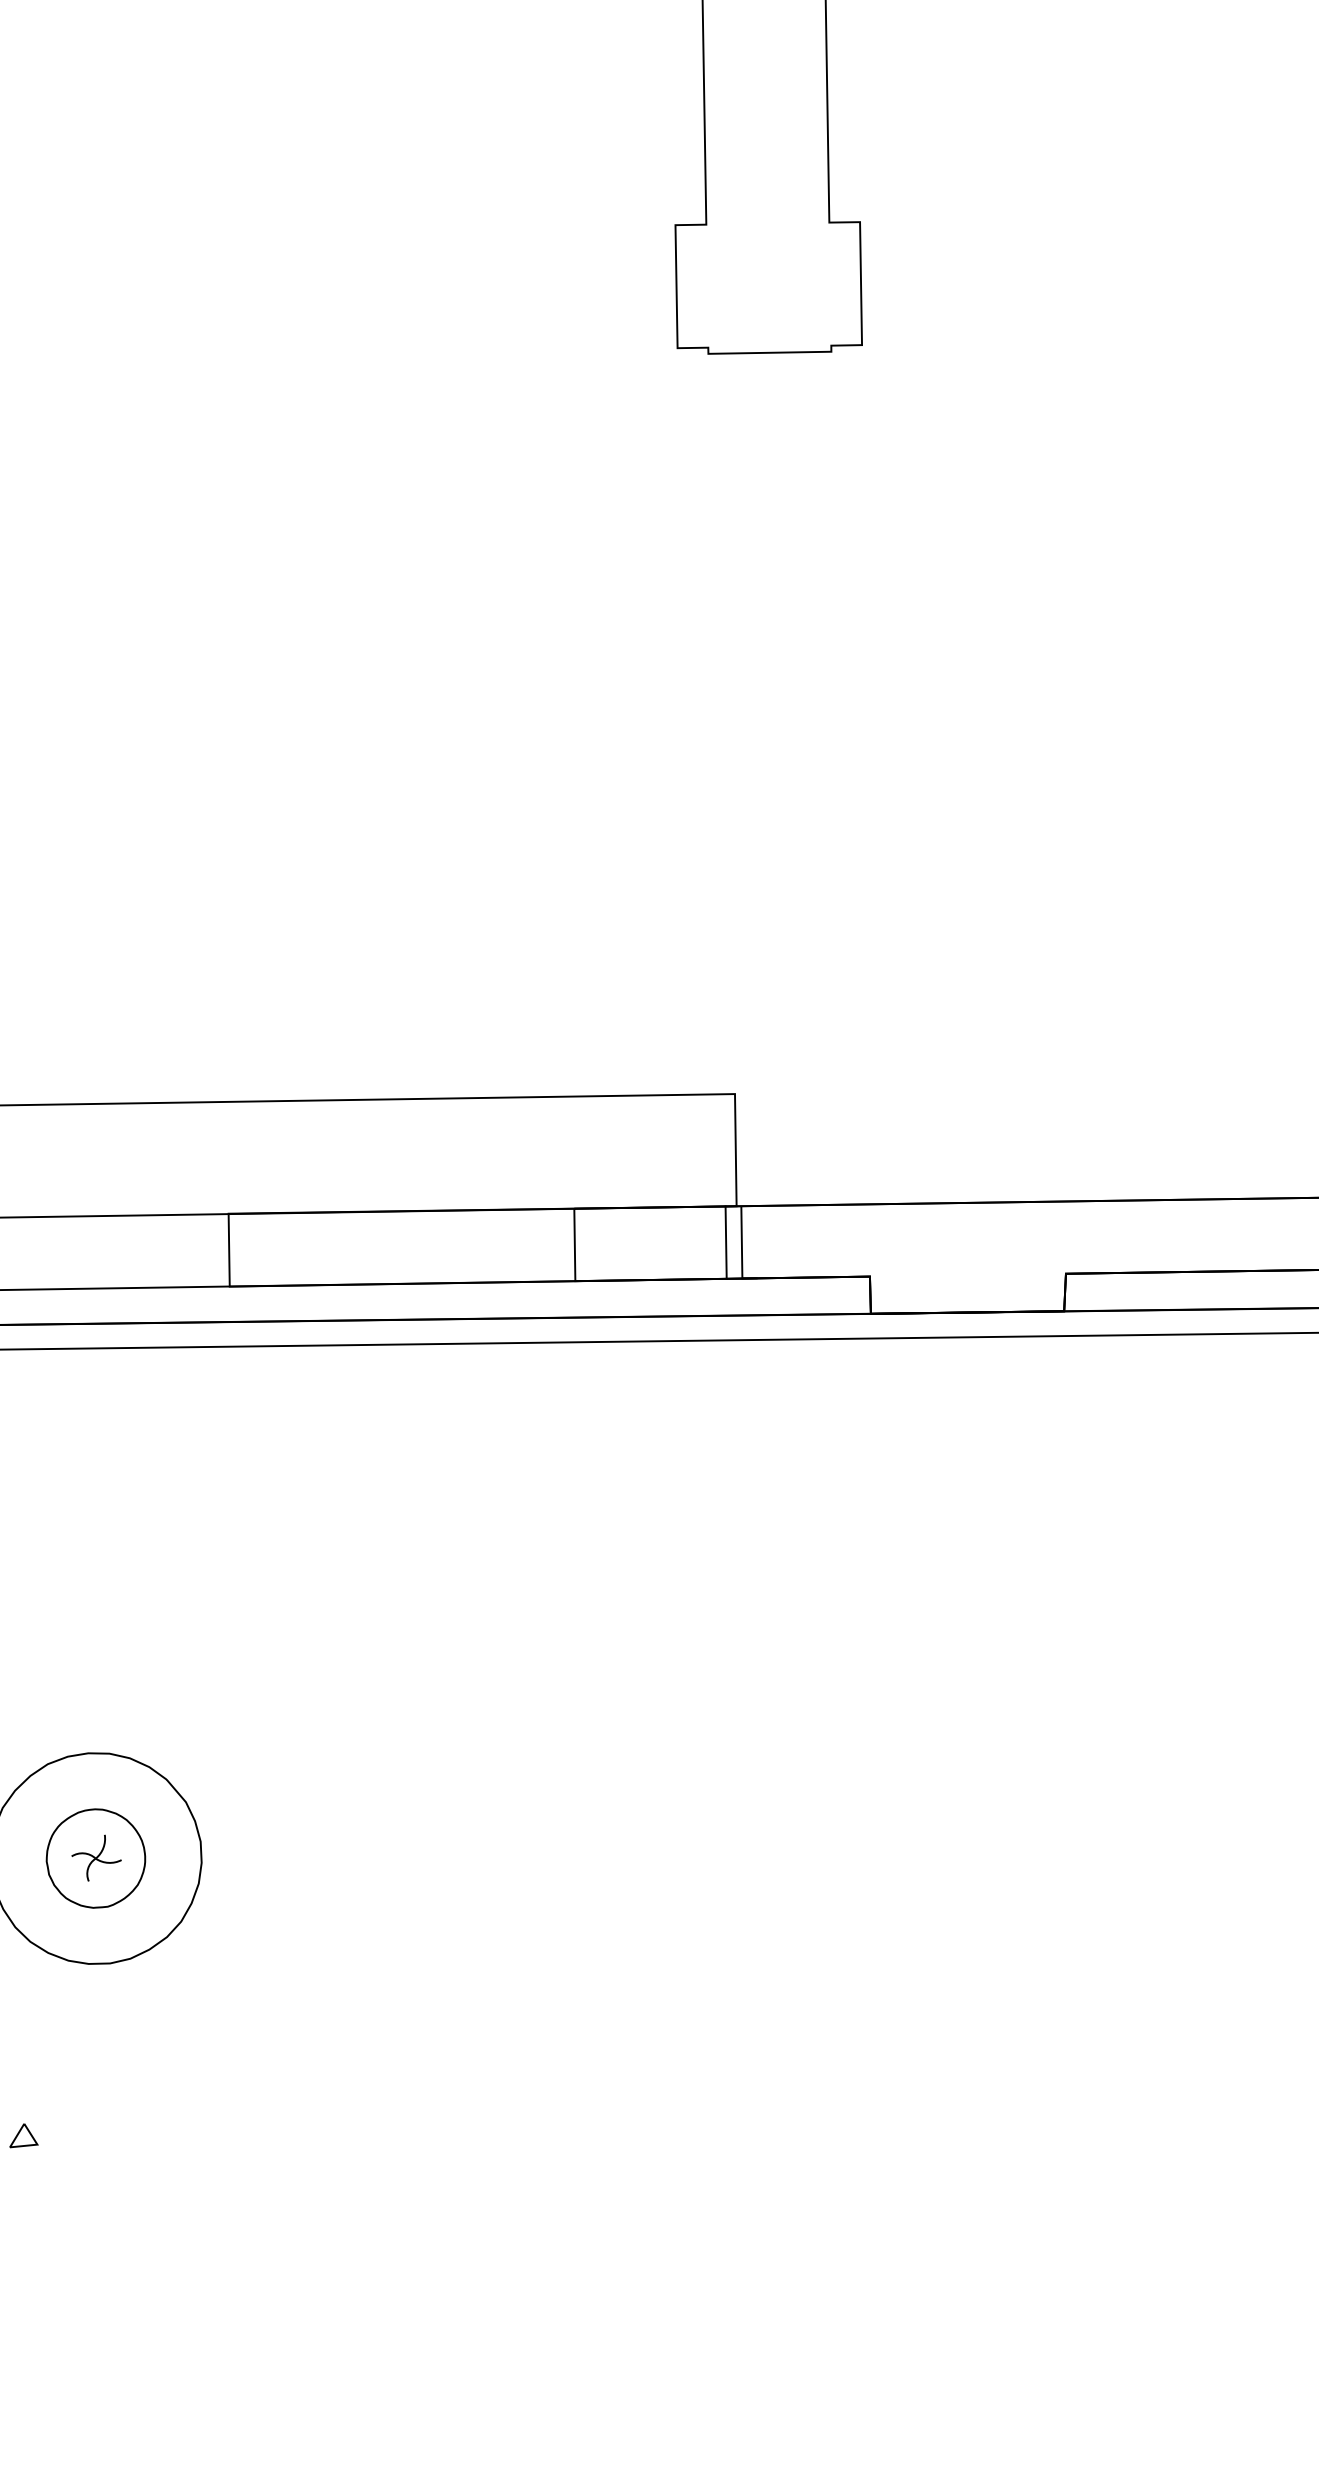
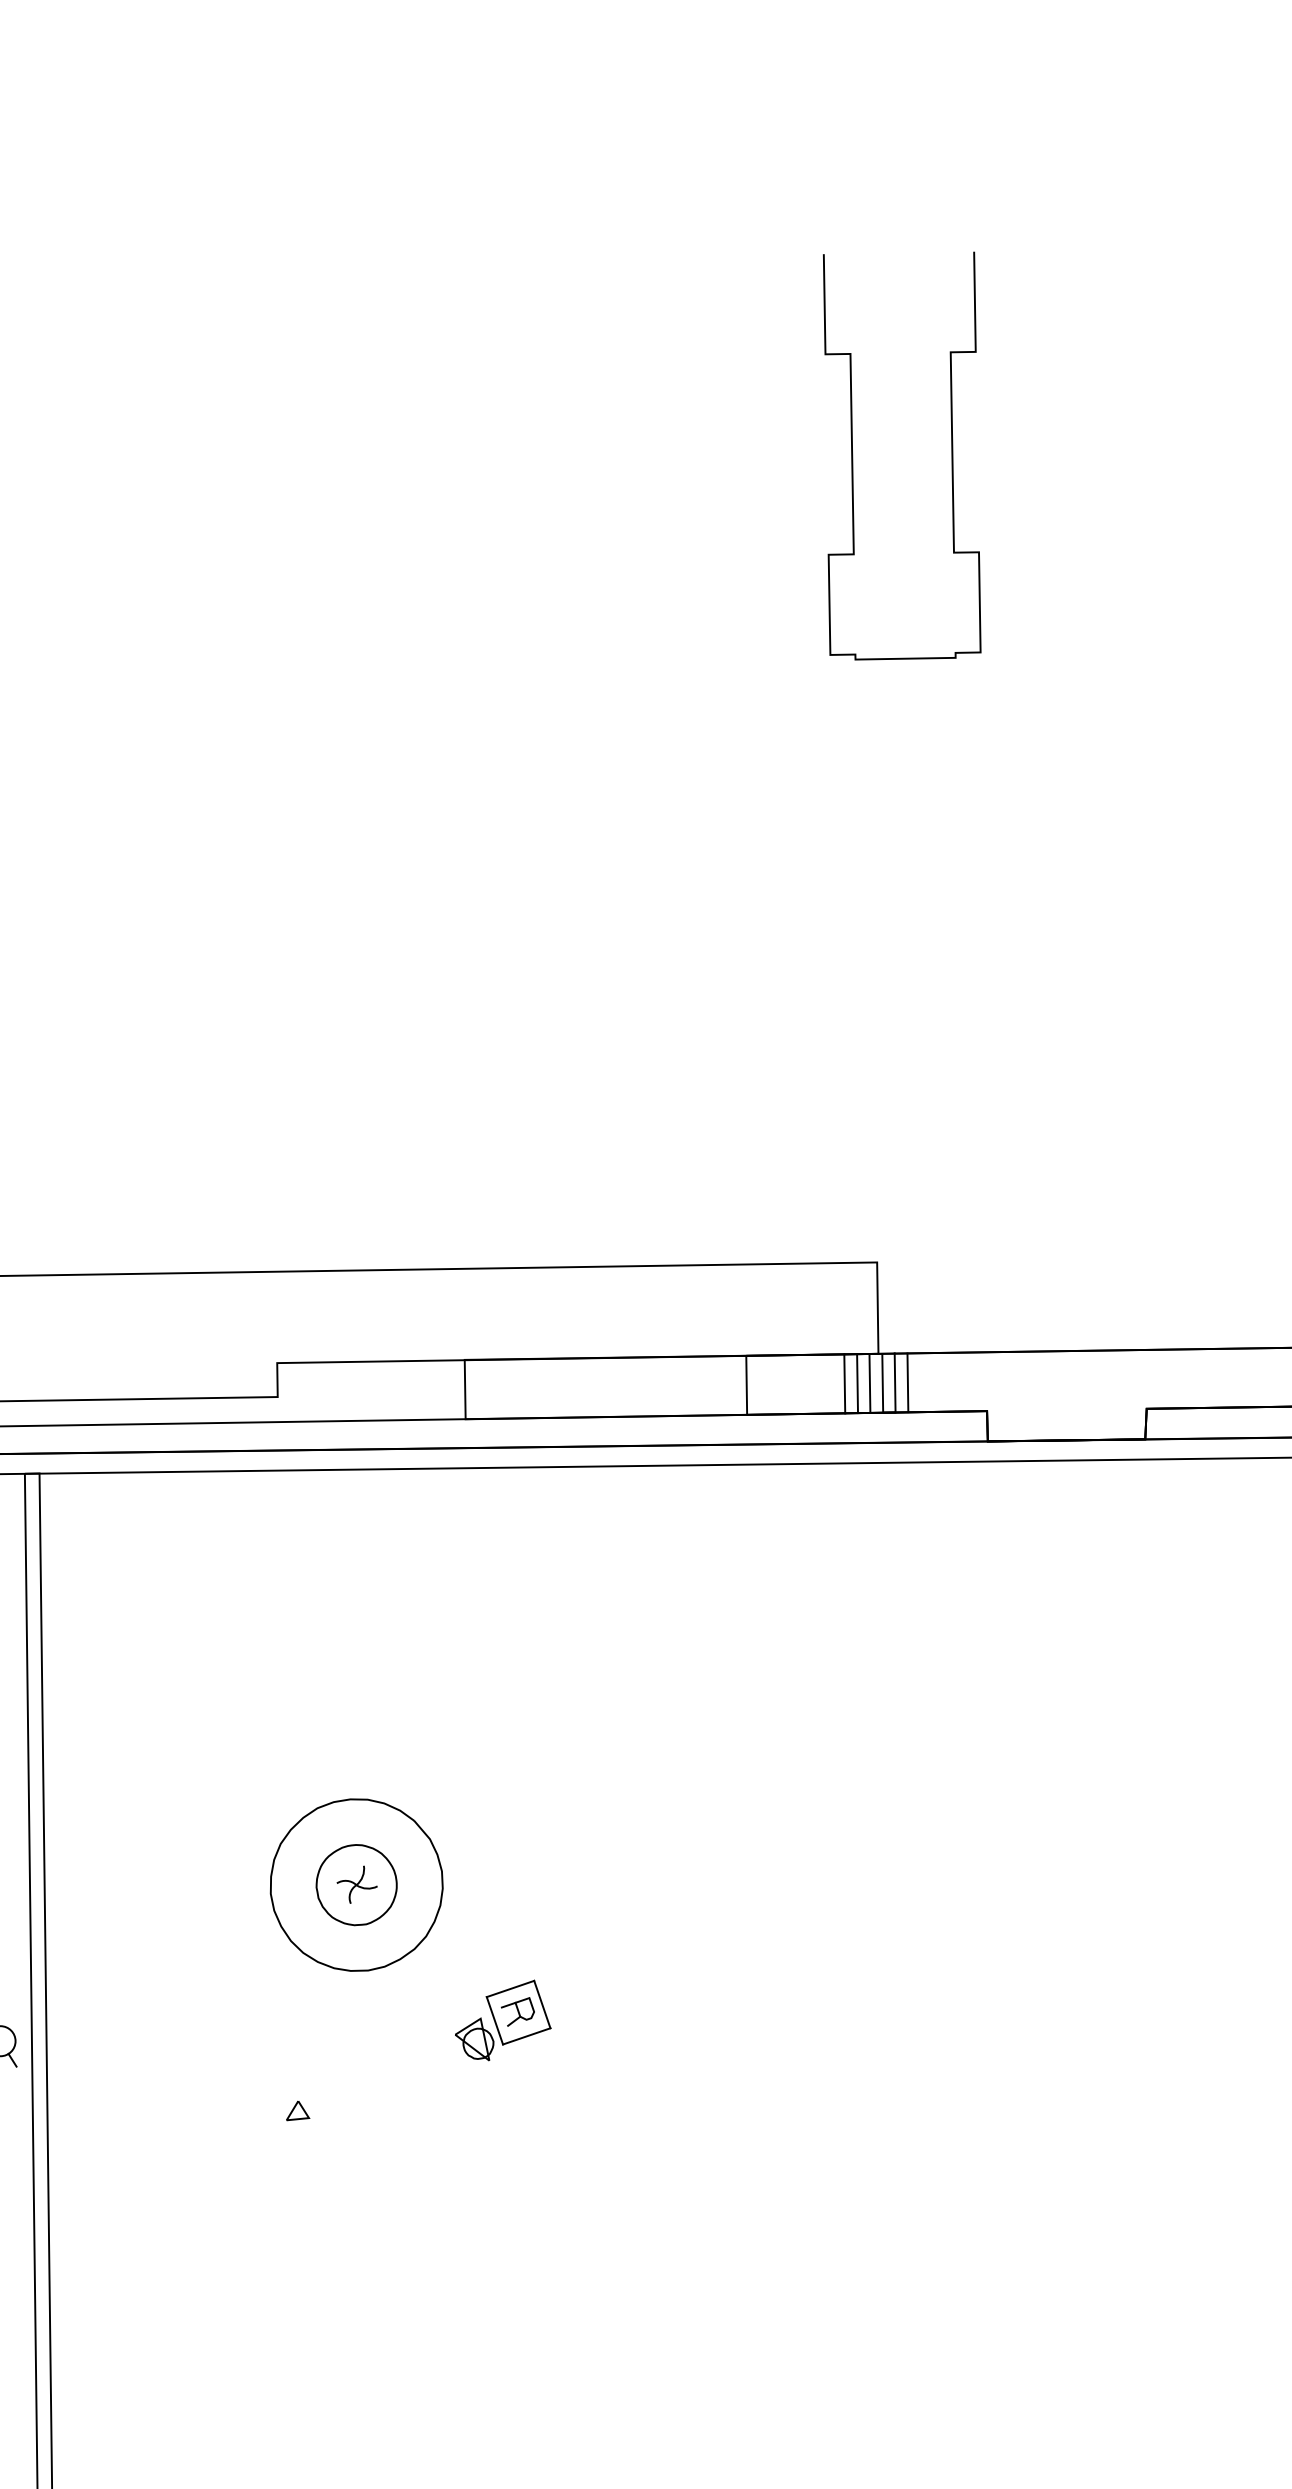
line: (756, 1241) -> (894, 1382), added
line: (772, 1241) -> (907, 1382), added
line: (694, 1242) -> (844, 1383), added
line: (710, 1242) -> (857, 1383), added
part: (276, 2024) -> (503, 2020), added

